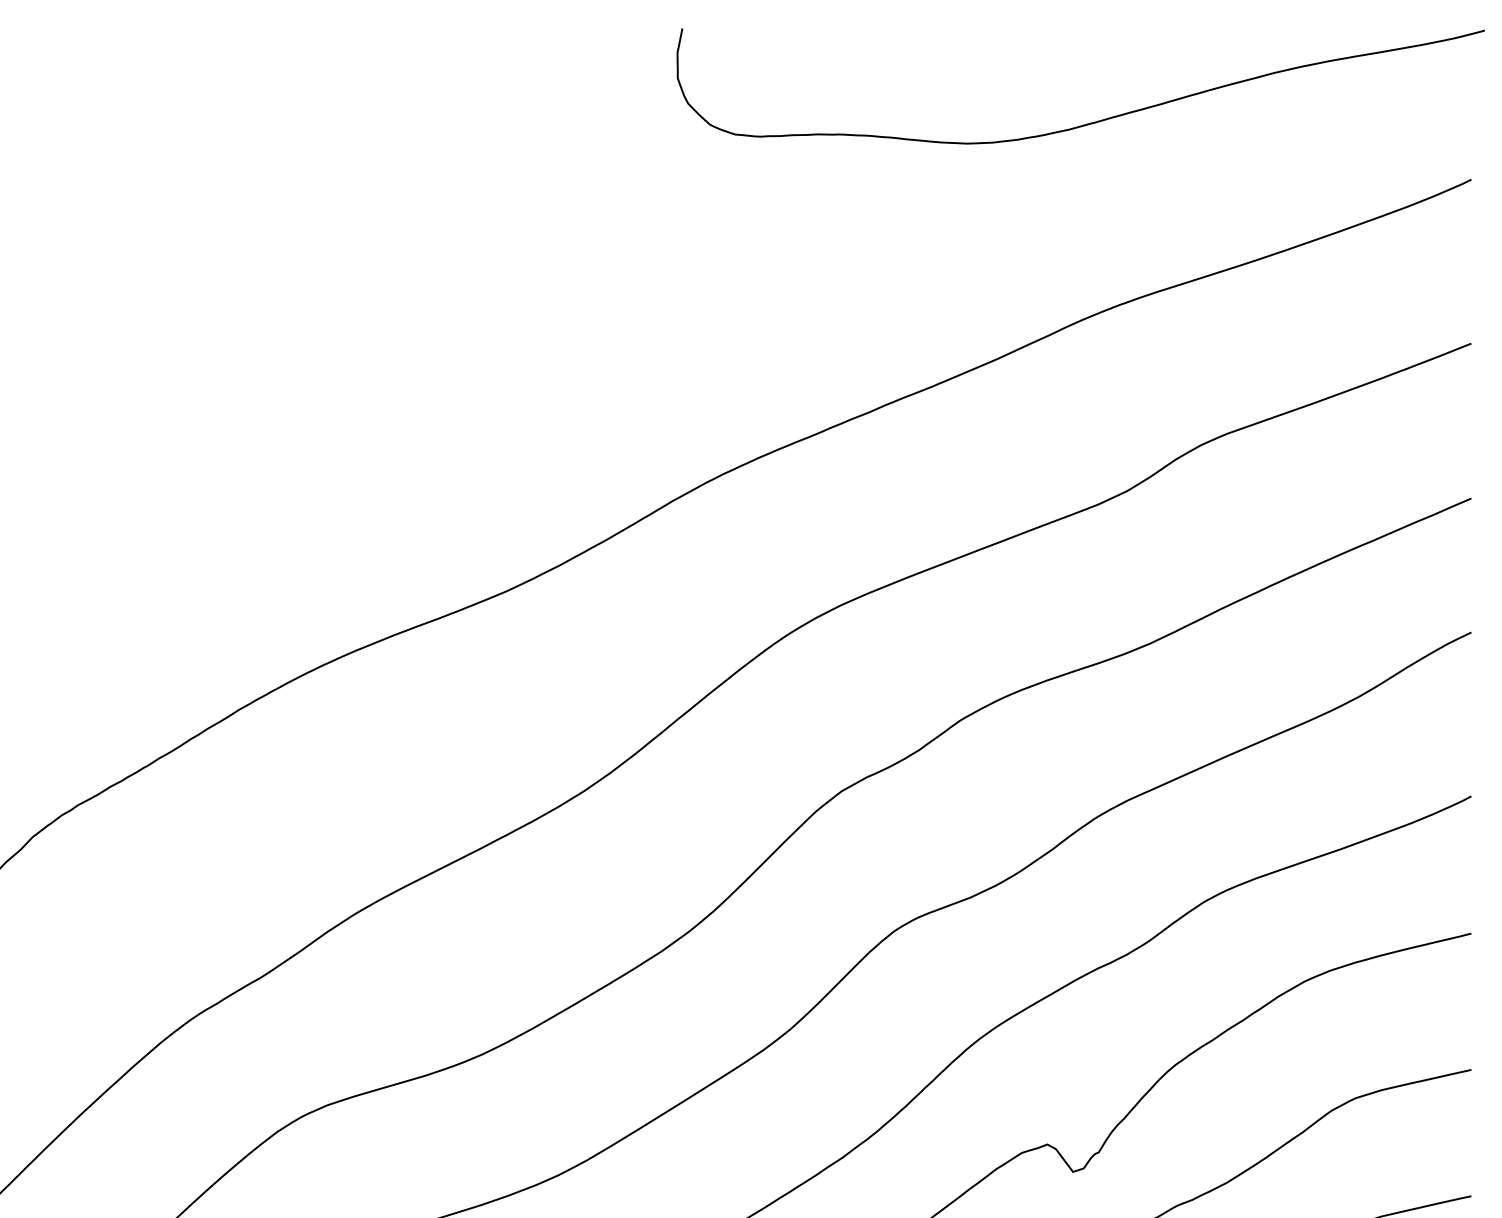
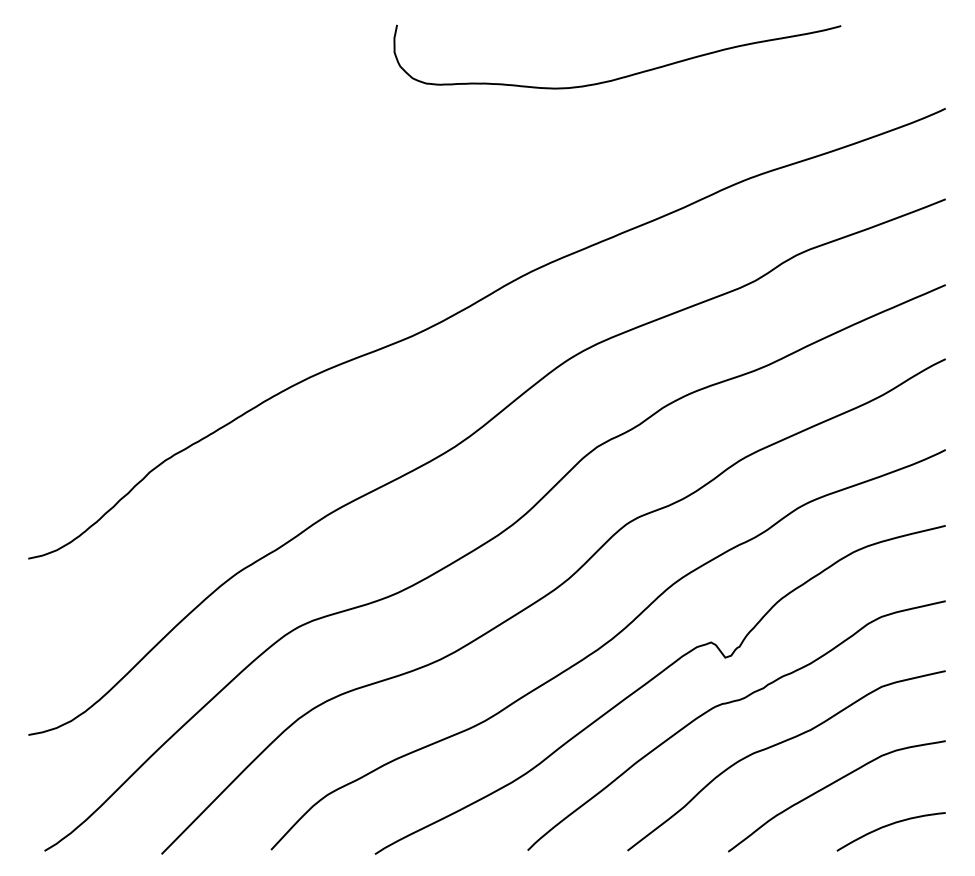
curve: (1089, 121) -> (622, 76), moved

